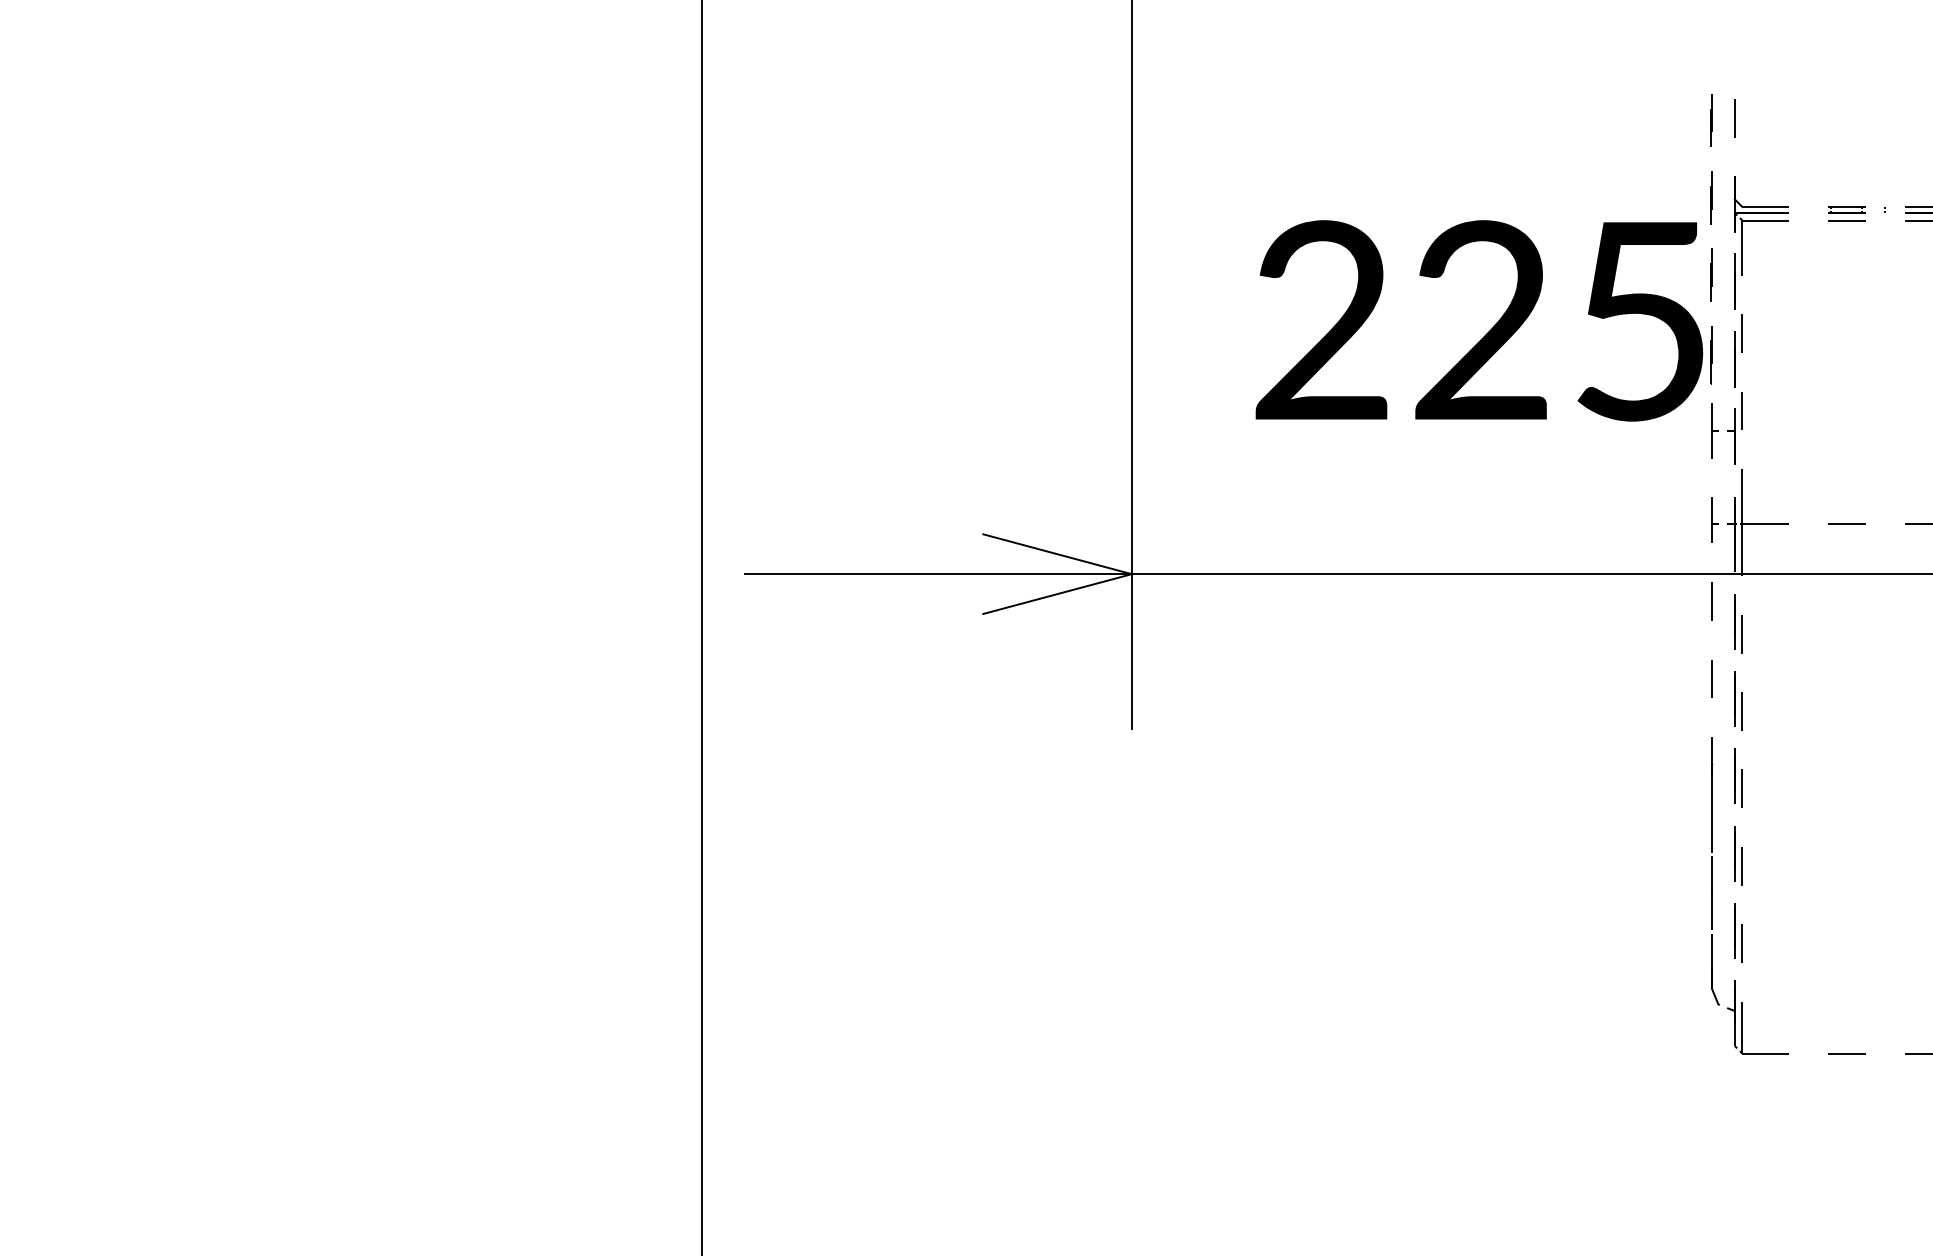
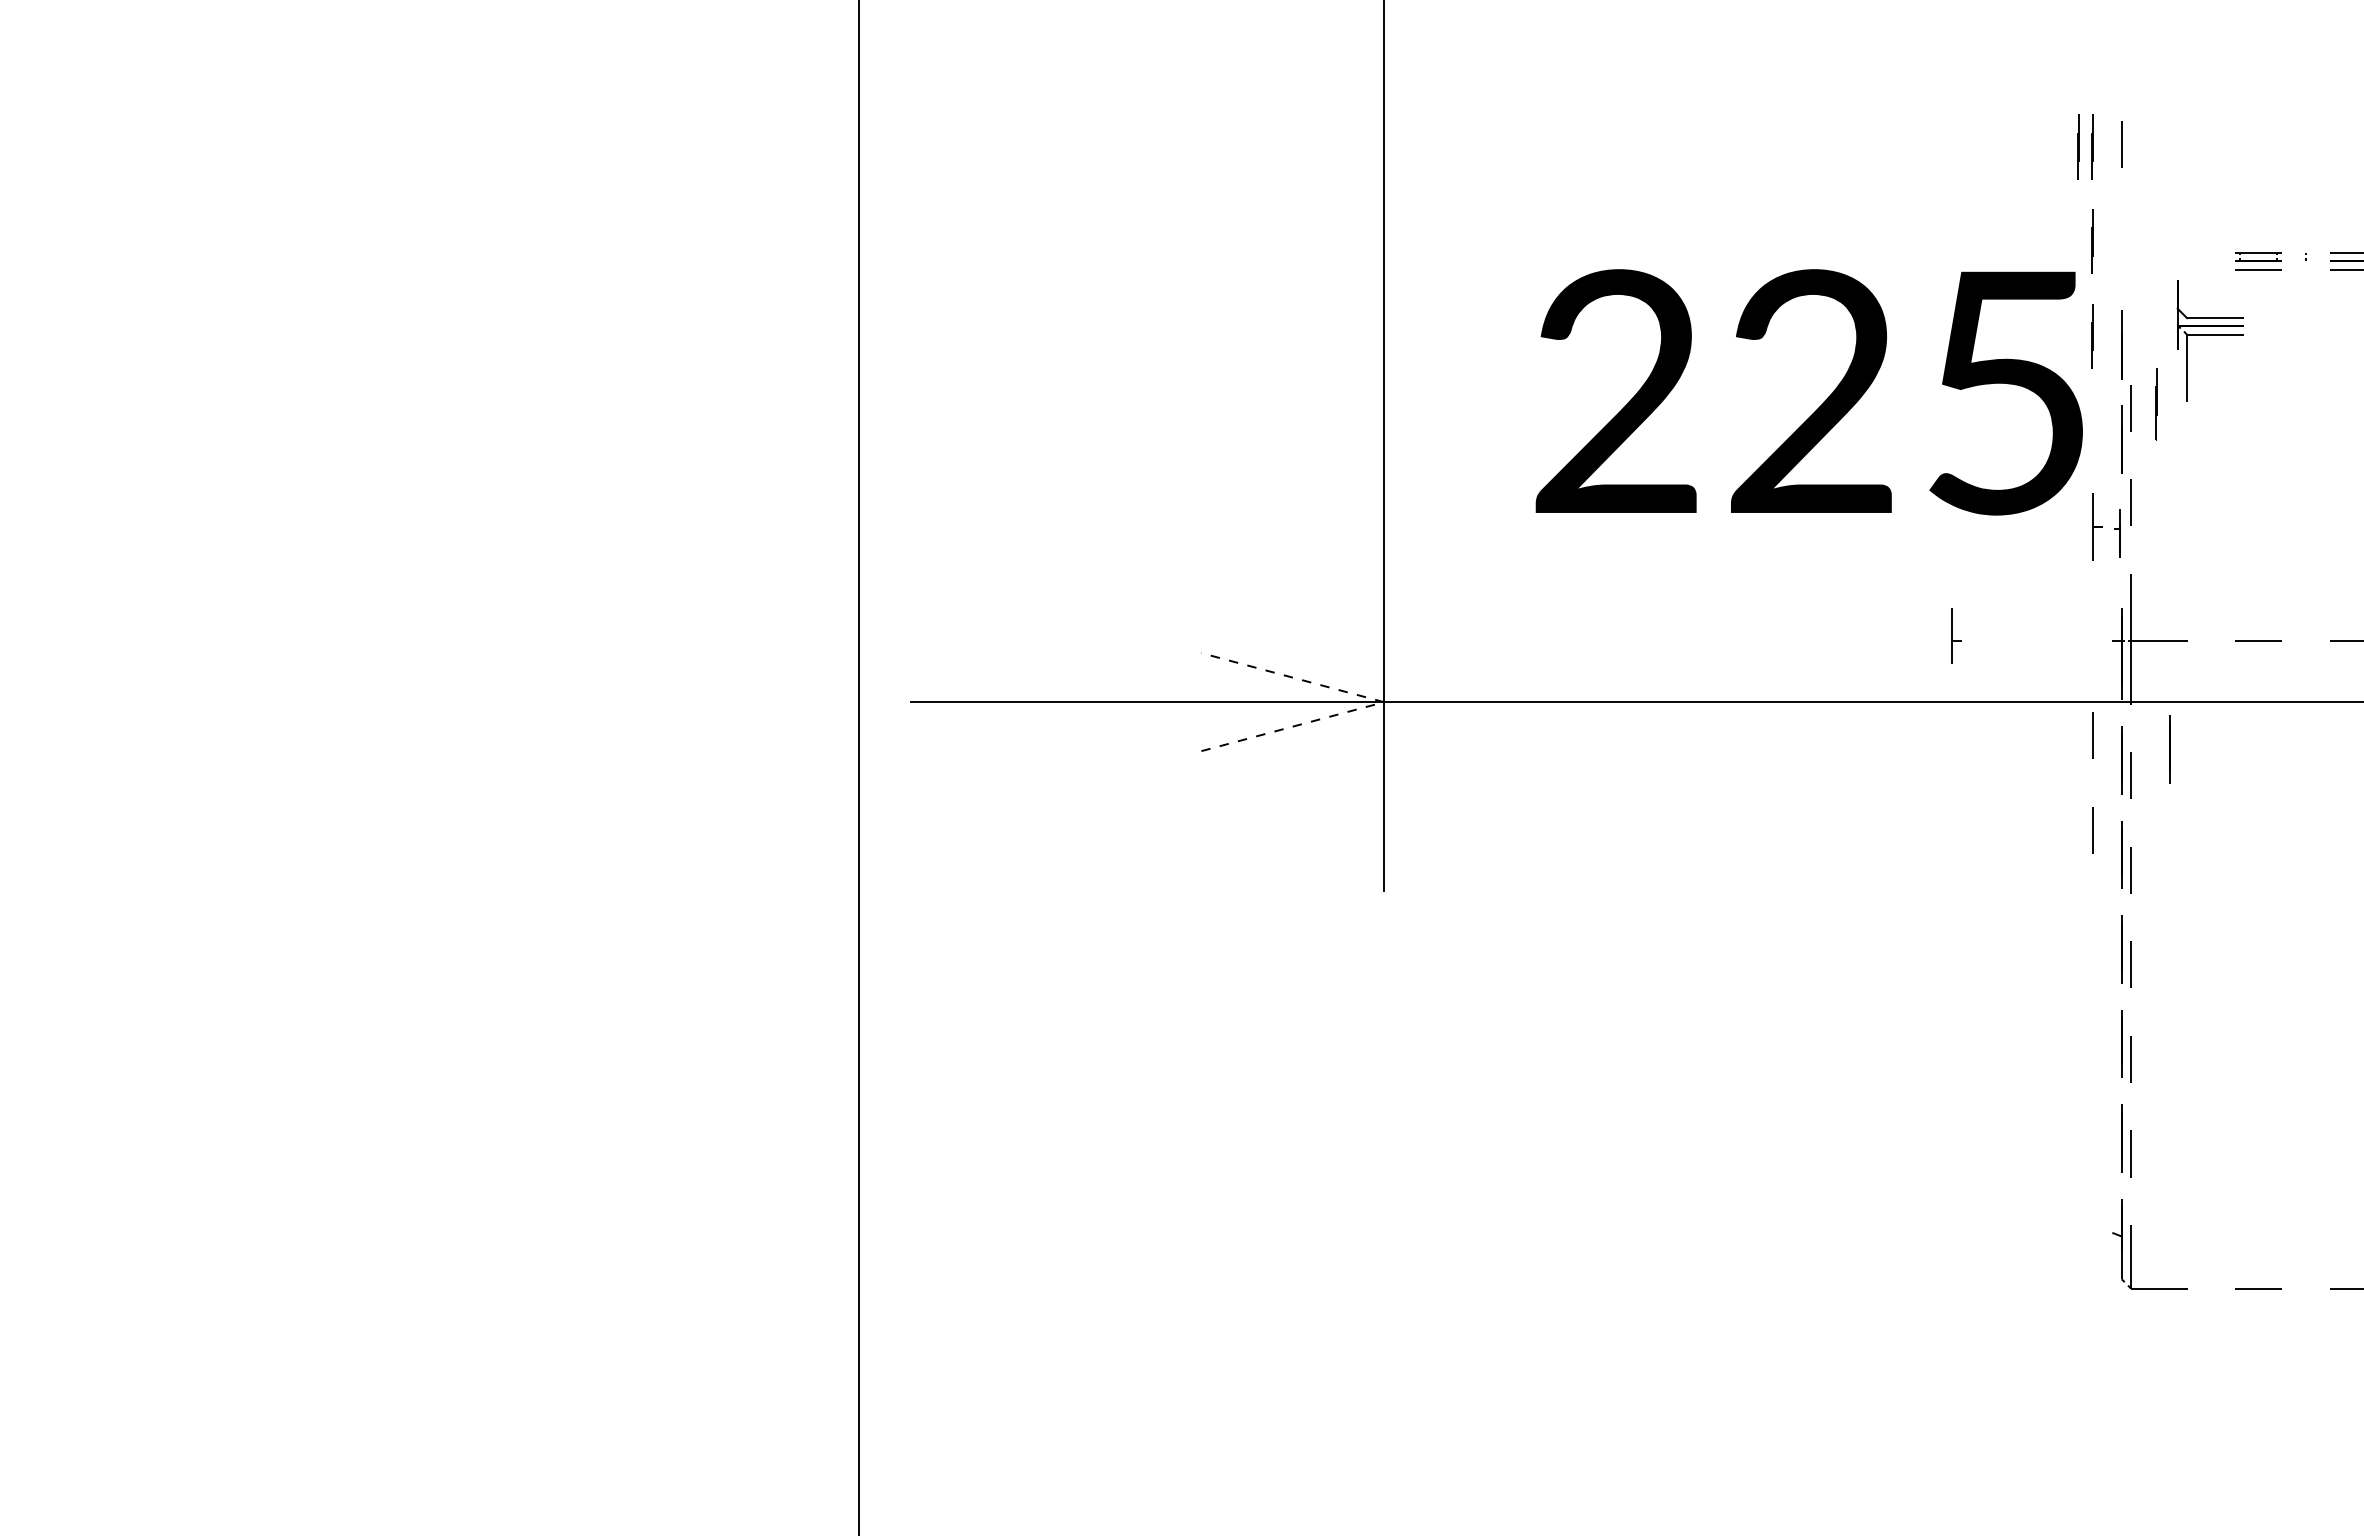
line: (1699, 119) -> (2078, 146), added
part: (1760, 225) -> (2209, 340), moved
line: (1710, 355) -> (2156, 404), moved
part: (1731, 436) -> (2117, 533), size x0.7
part: (1715, 519) -> (1956, 635), moved
line: (1132, 574) -> (1384, 702), solid -> dashed
line: (1773, 612) -> (2169, 749), added
part: (1715, 871) -> (2097, 1065), removed

